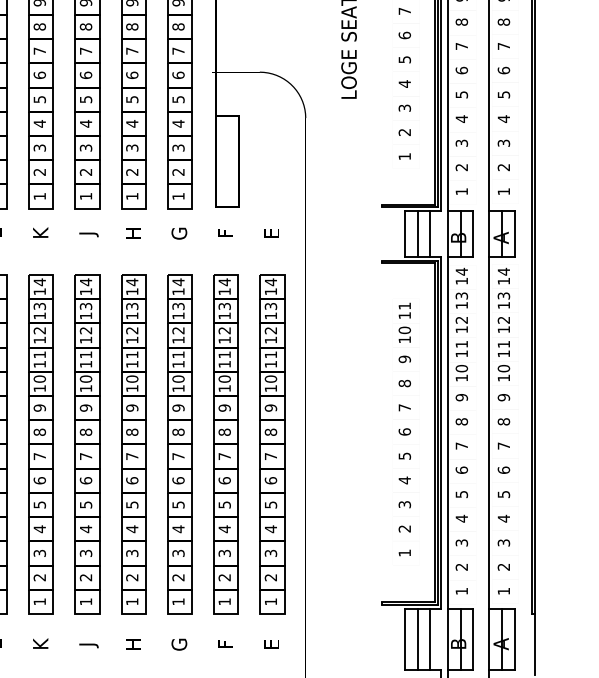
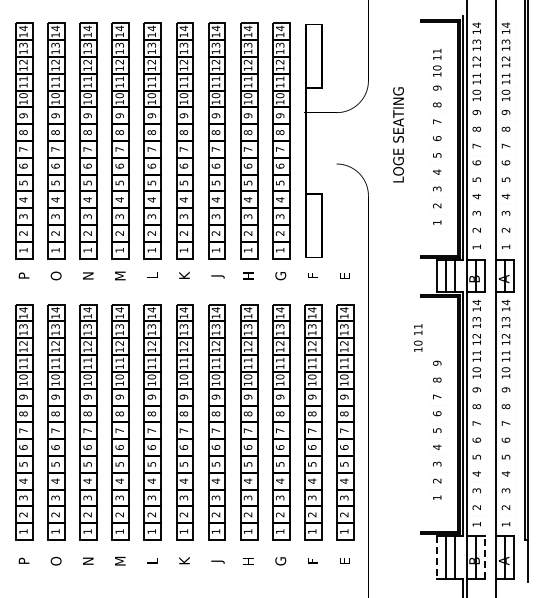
text: (405, 322) -> (418, 337), moved
line: (405, 639) -> (437, 557), solid -> dashed
line: (472, 639) -> (484, 557), solid -> dashed

